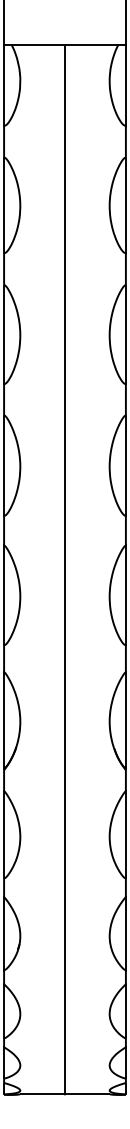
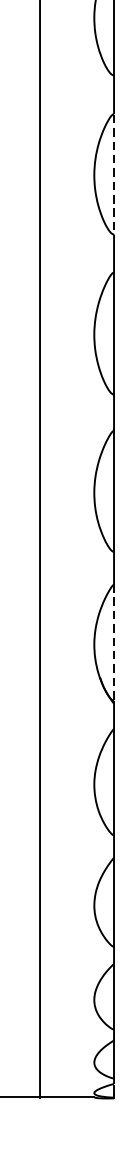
line: (125, 335) -> (113, 175), solid -> dashed
line: (125, 720) -> (113, 643), solid -> dashed

